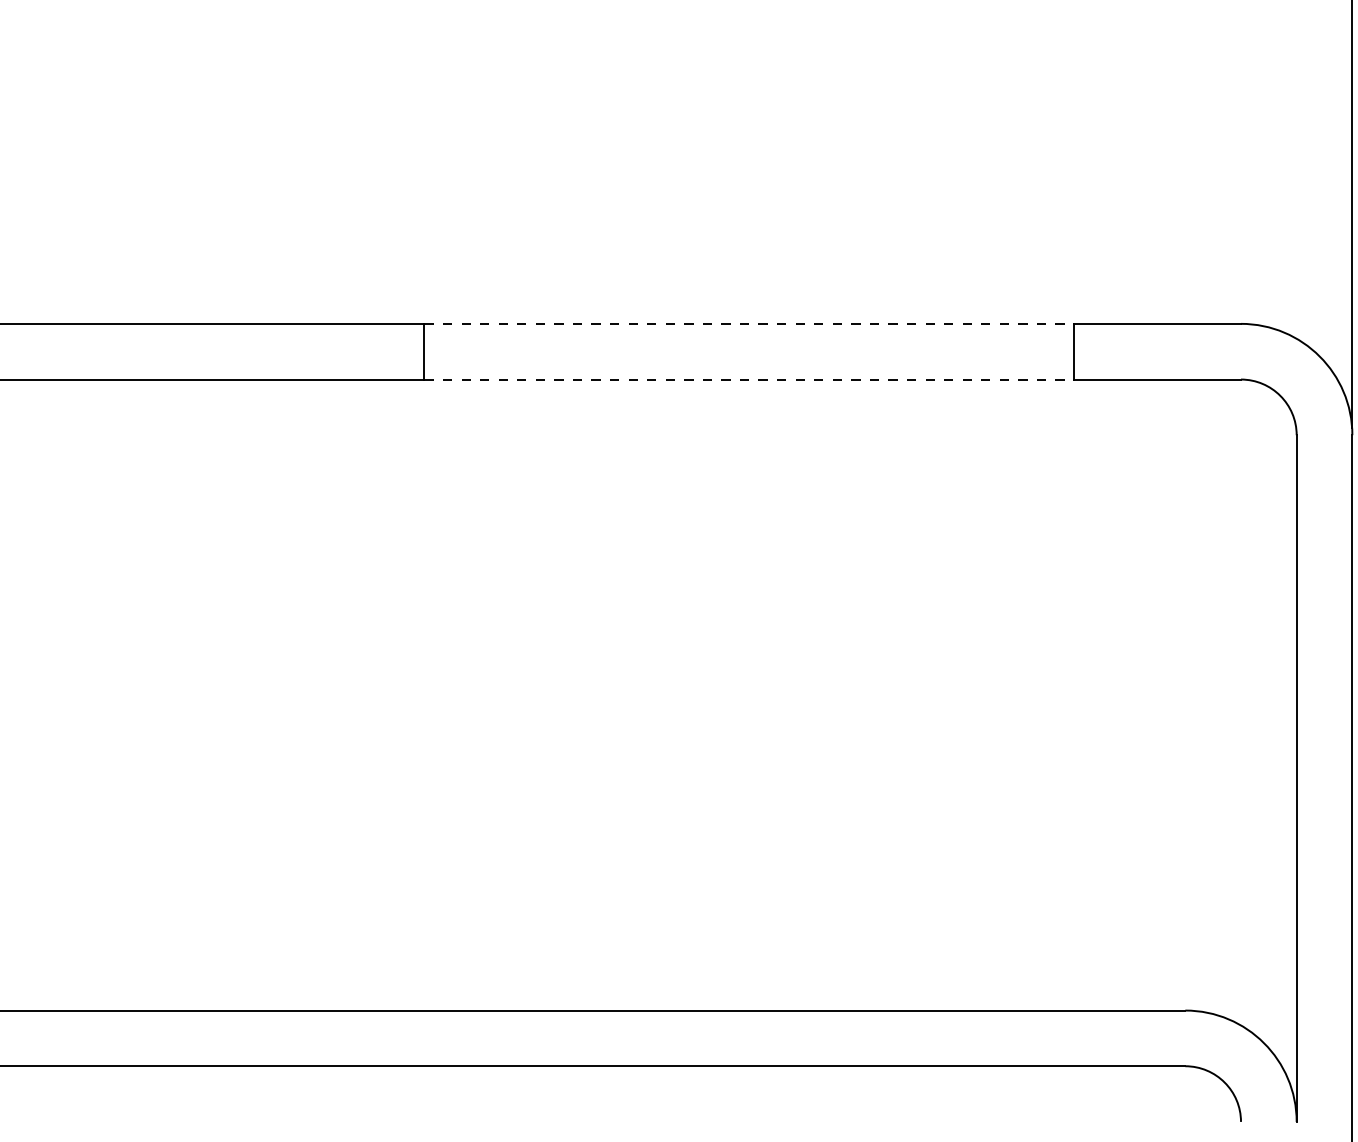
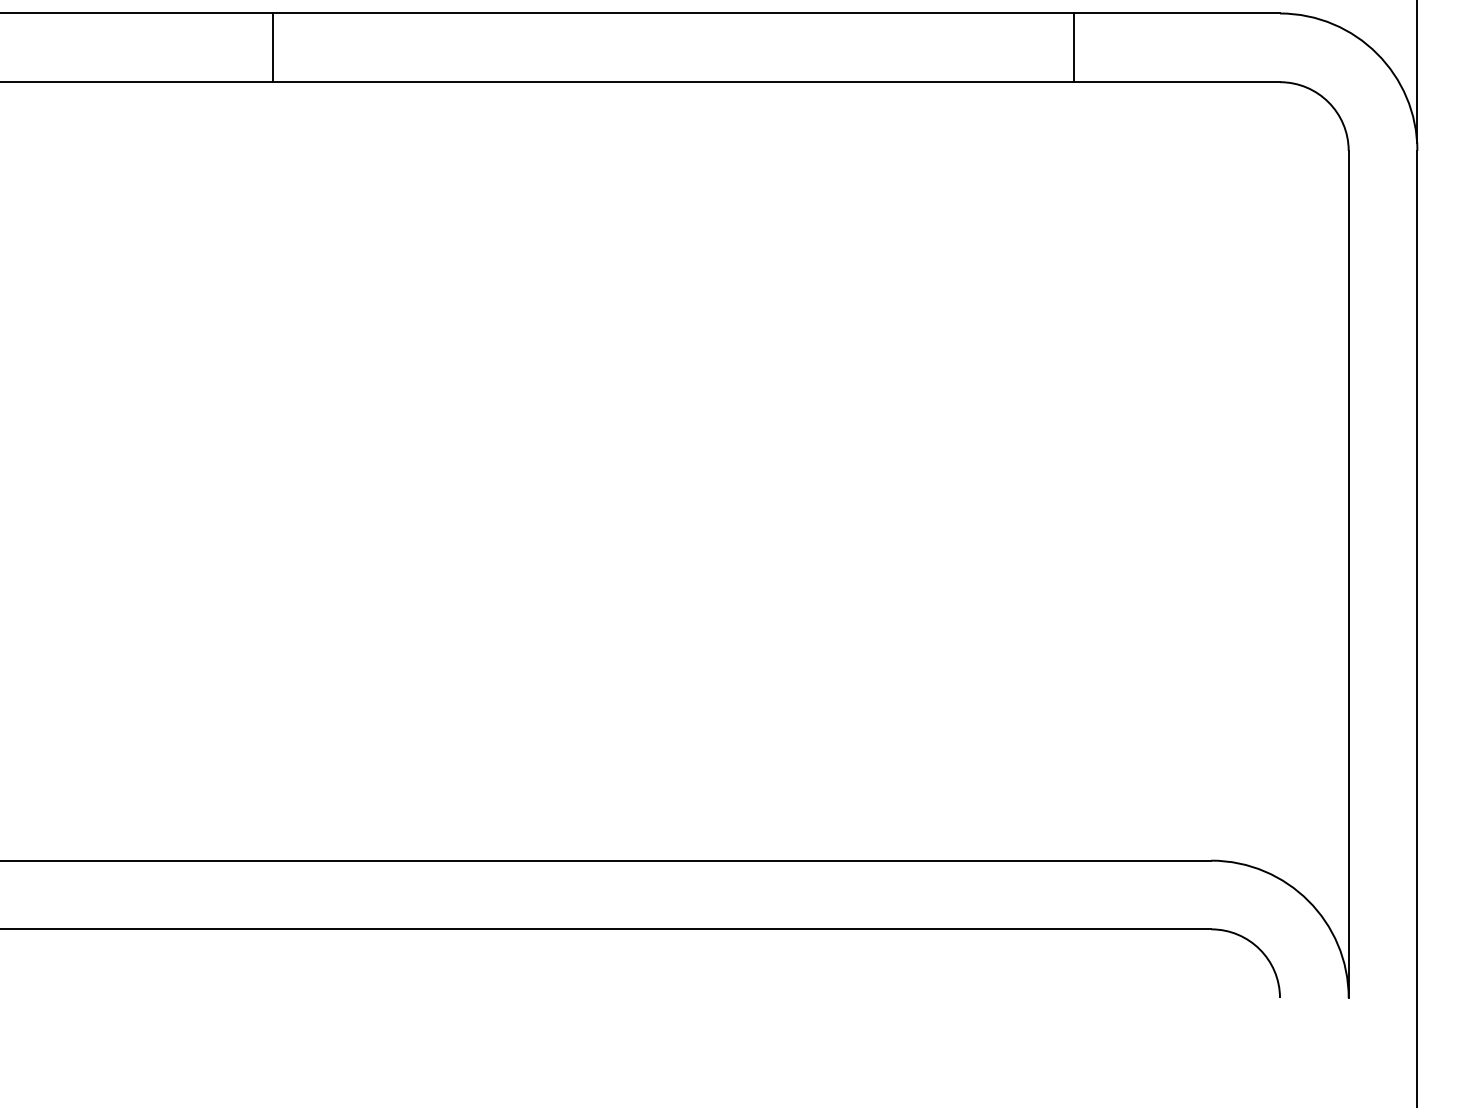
line: (749, 323) -> (673, 13), dashed -> solid
line: (749, 379) -> (673, 82), dashed -> solid

